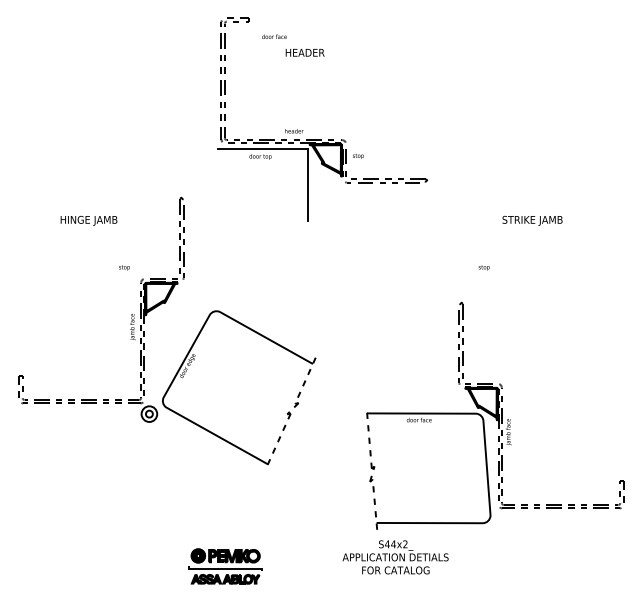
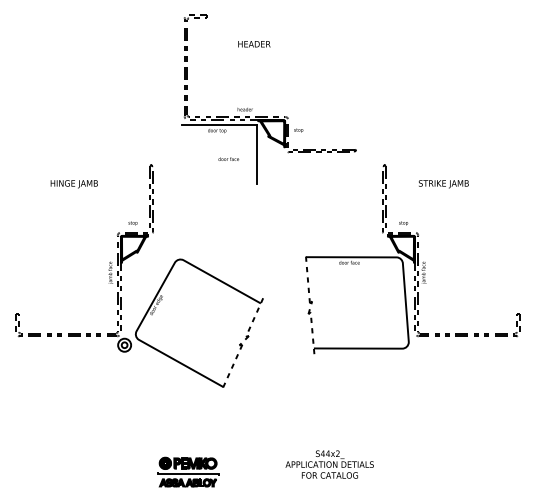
text: (274, 36) -> (228, 158), moved
text: (124, 267) -> (133, 223), moved
part: (495, 415) -> (412, 258), moved

